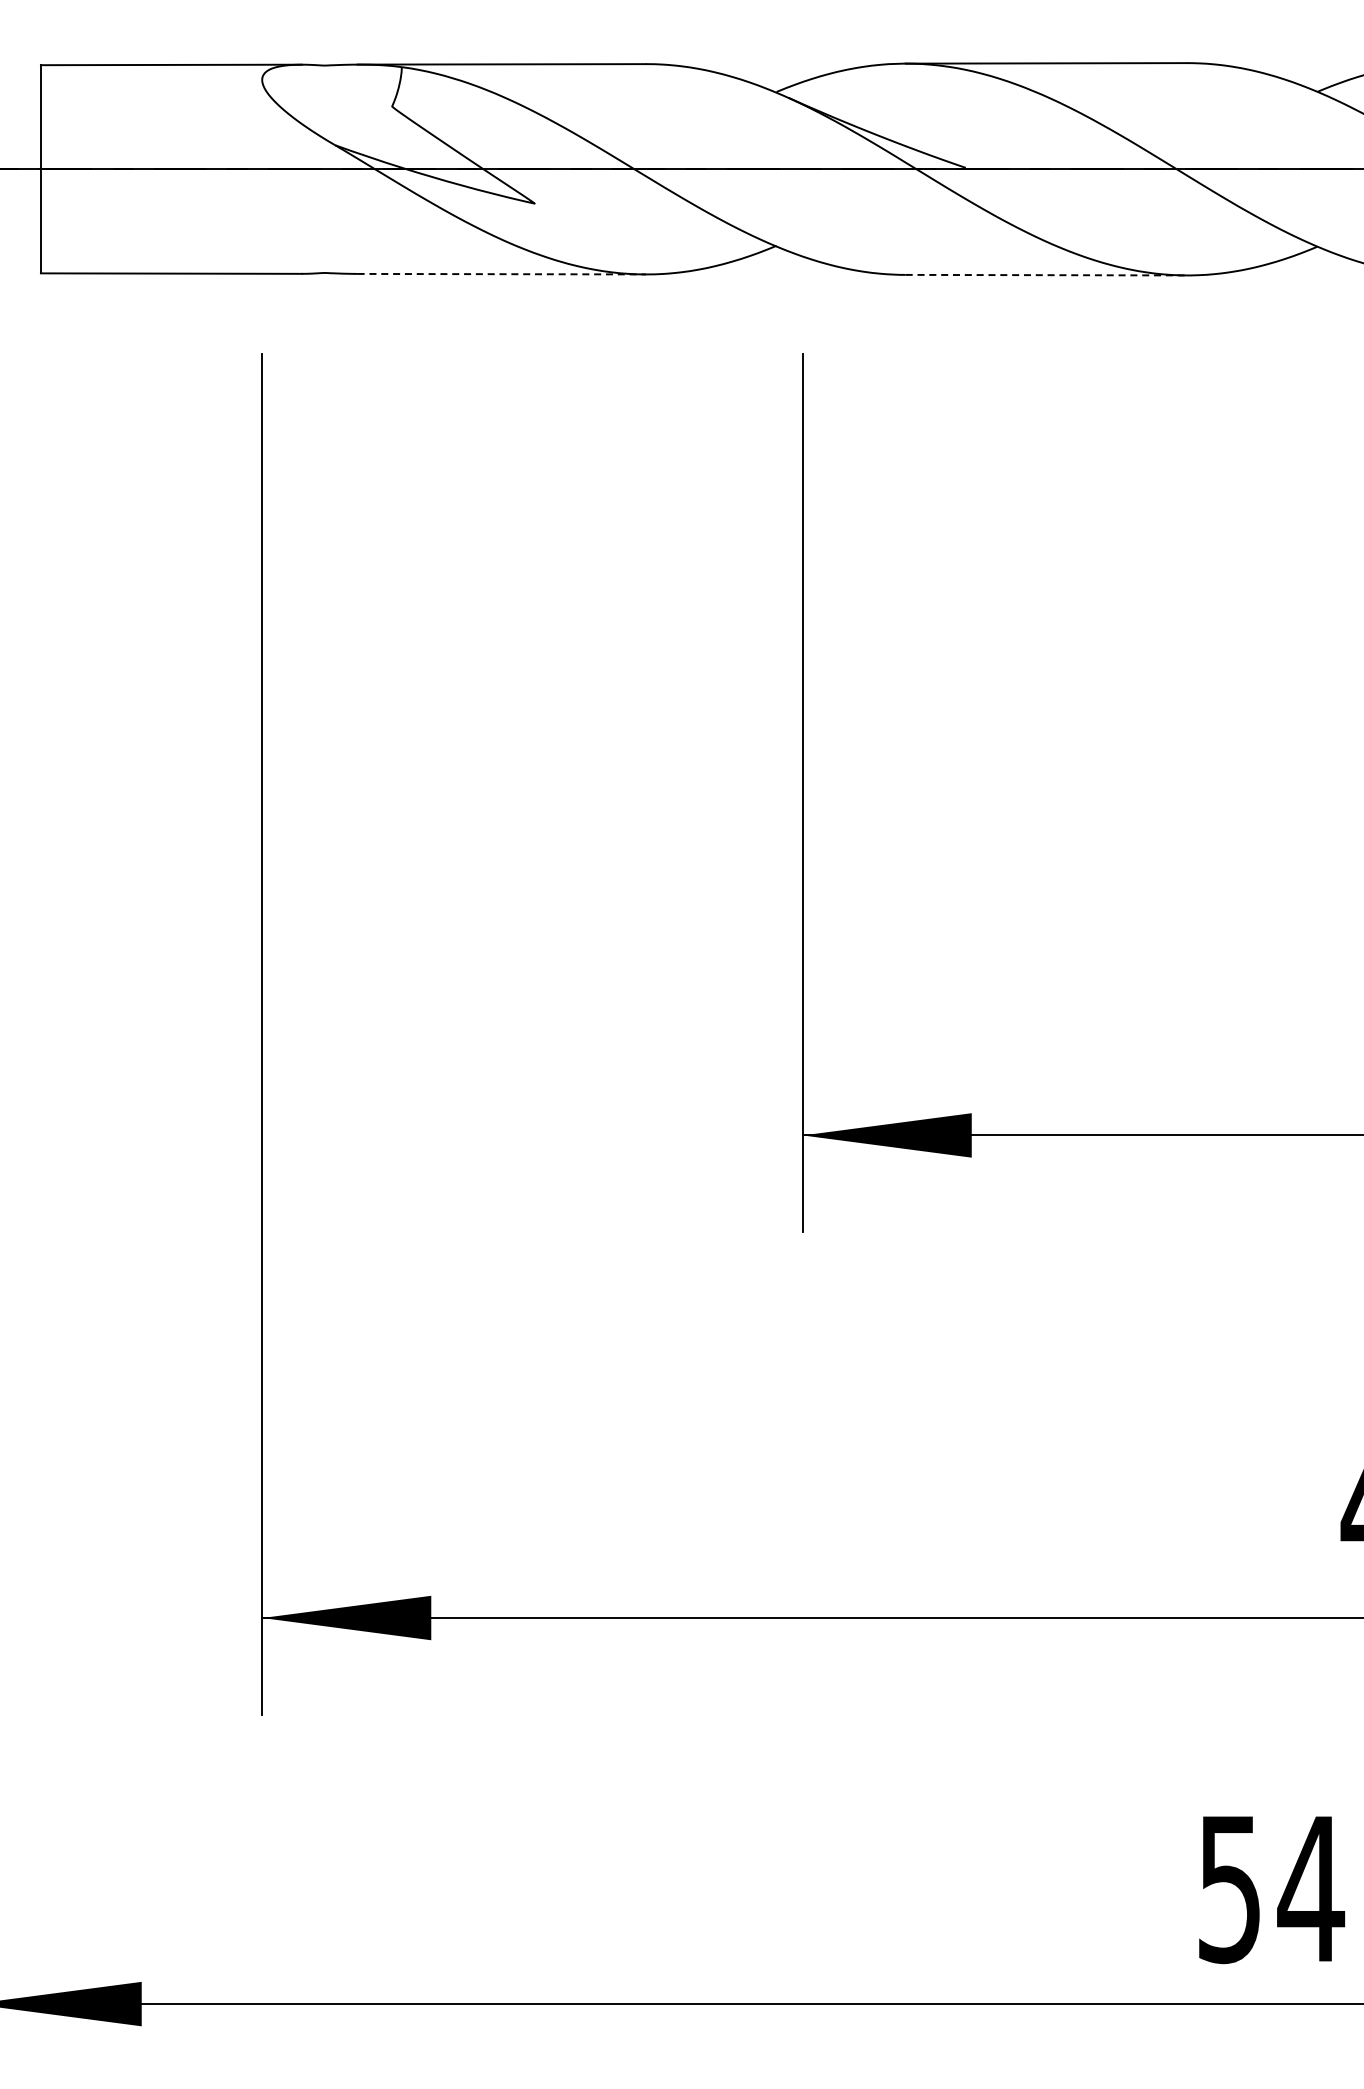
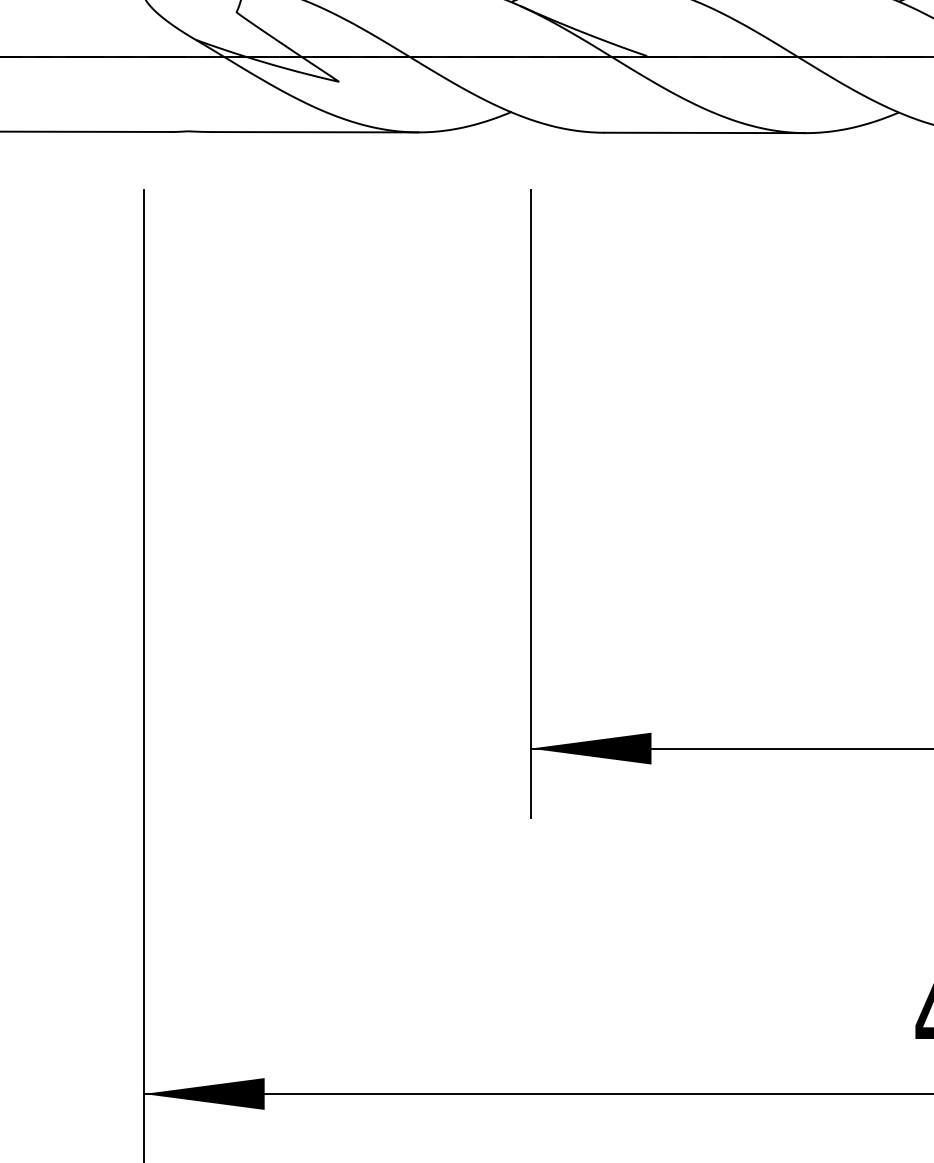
line: (502, 274) -> (315, 132), dashed -> solid
line: (1046, 275) -> (704, 133), dashed -> solid

